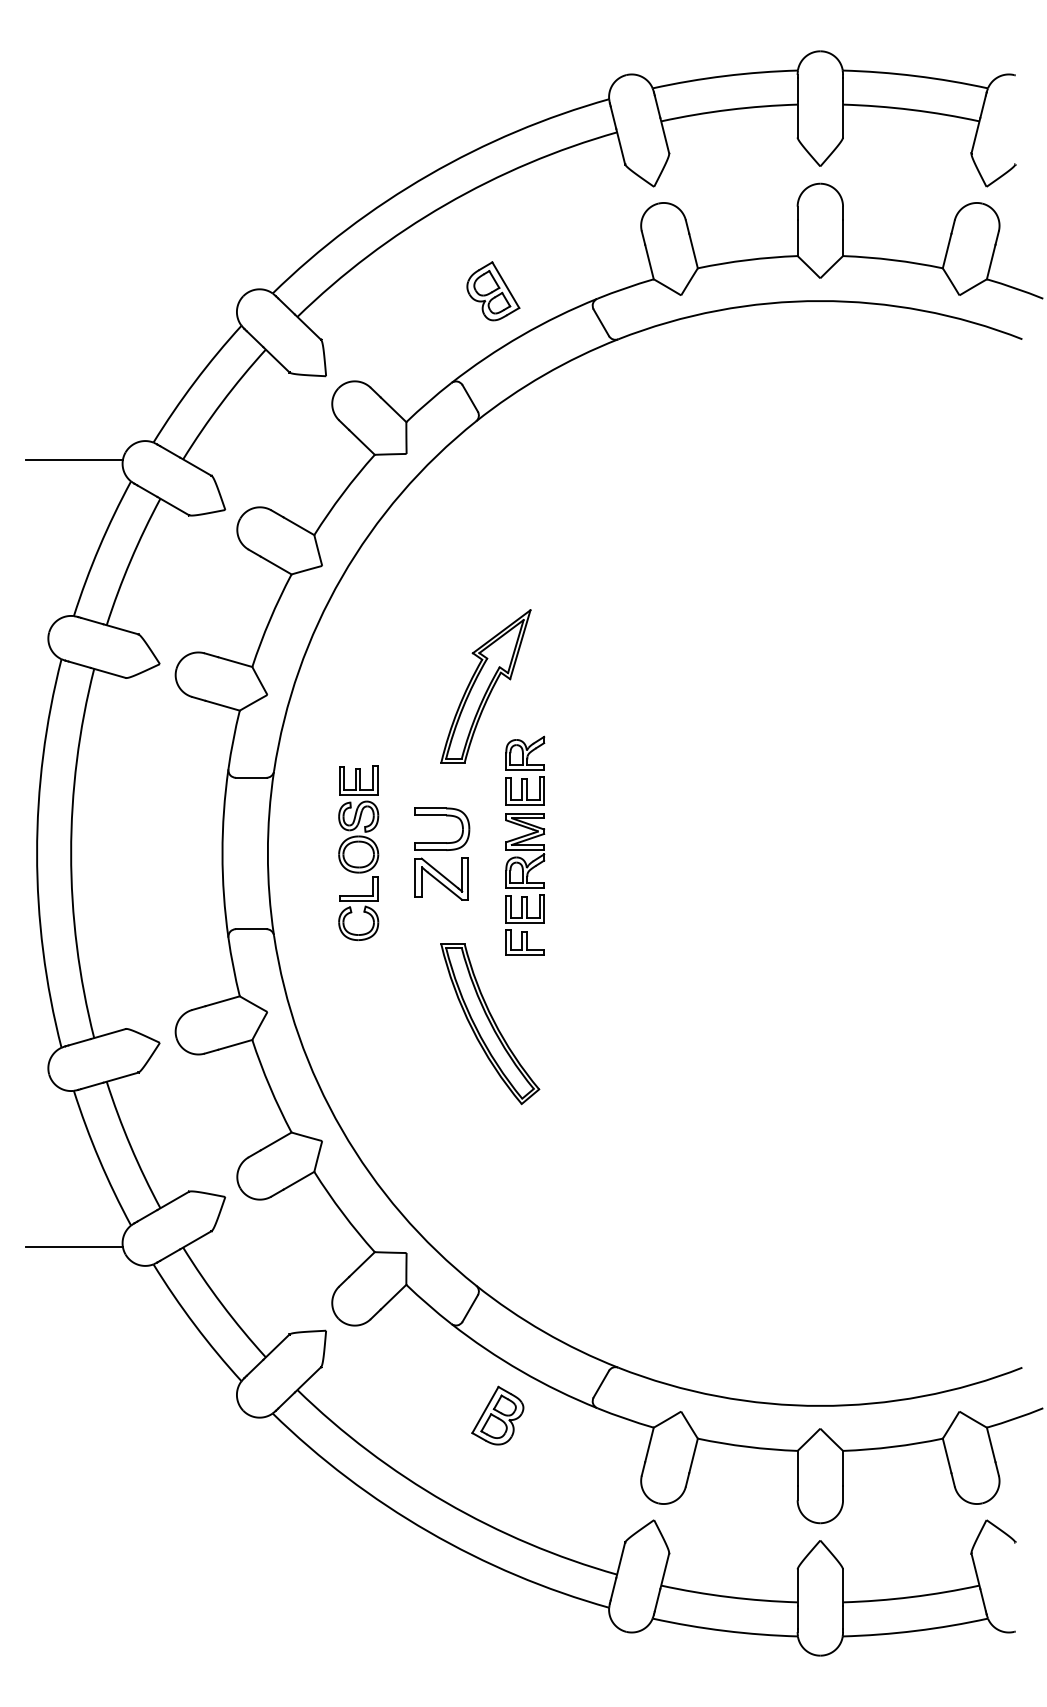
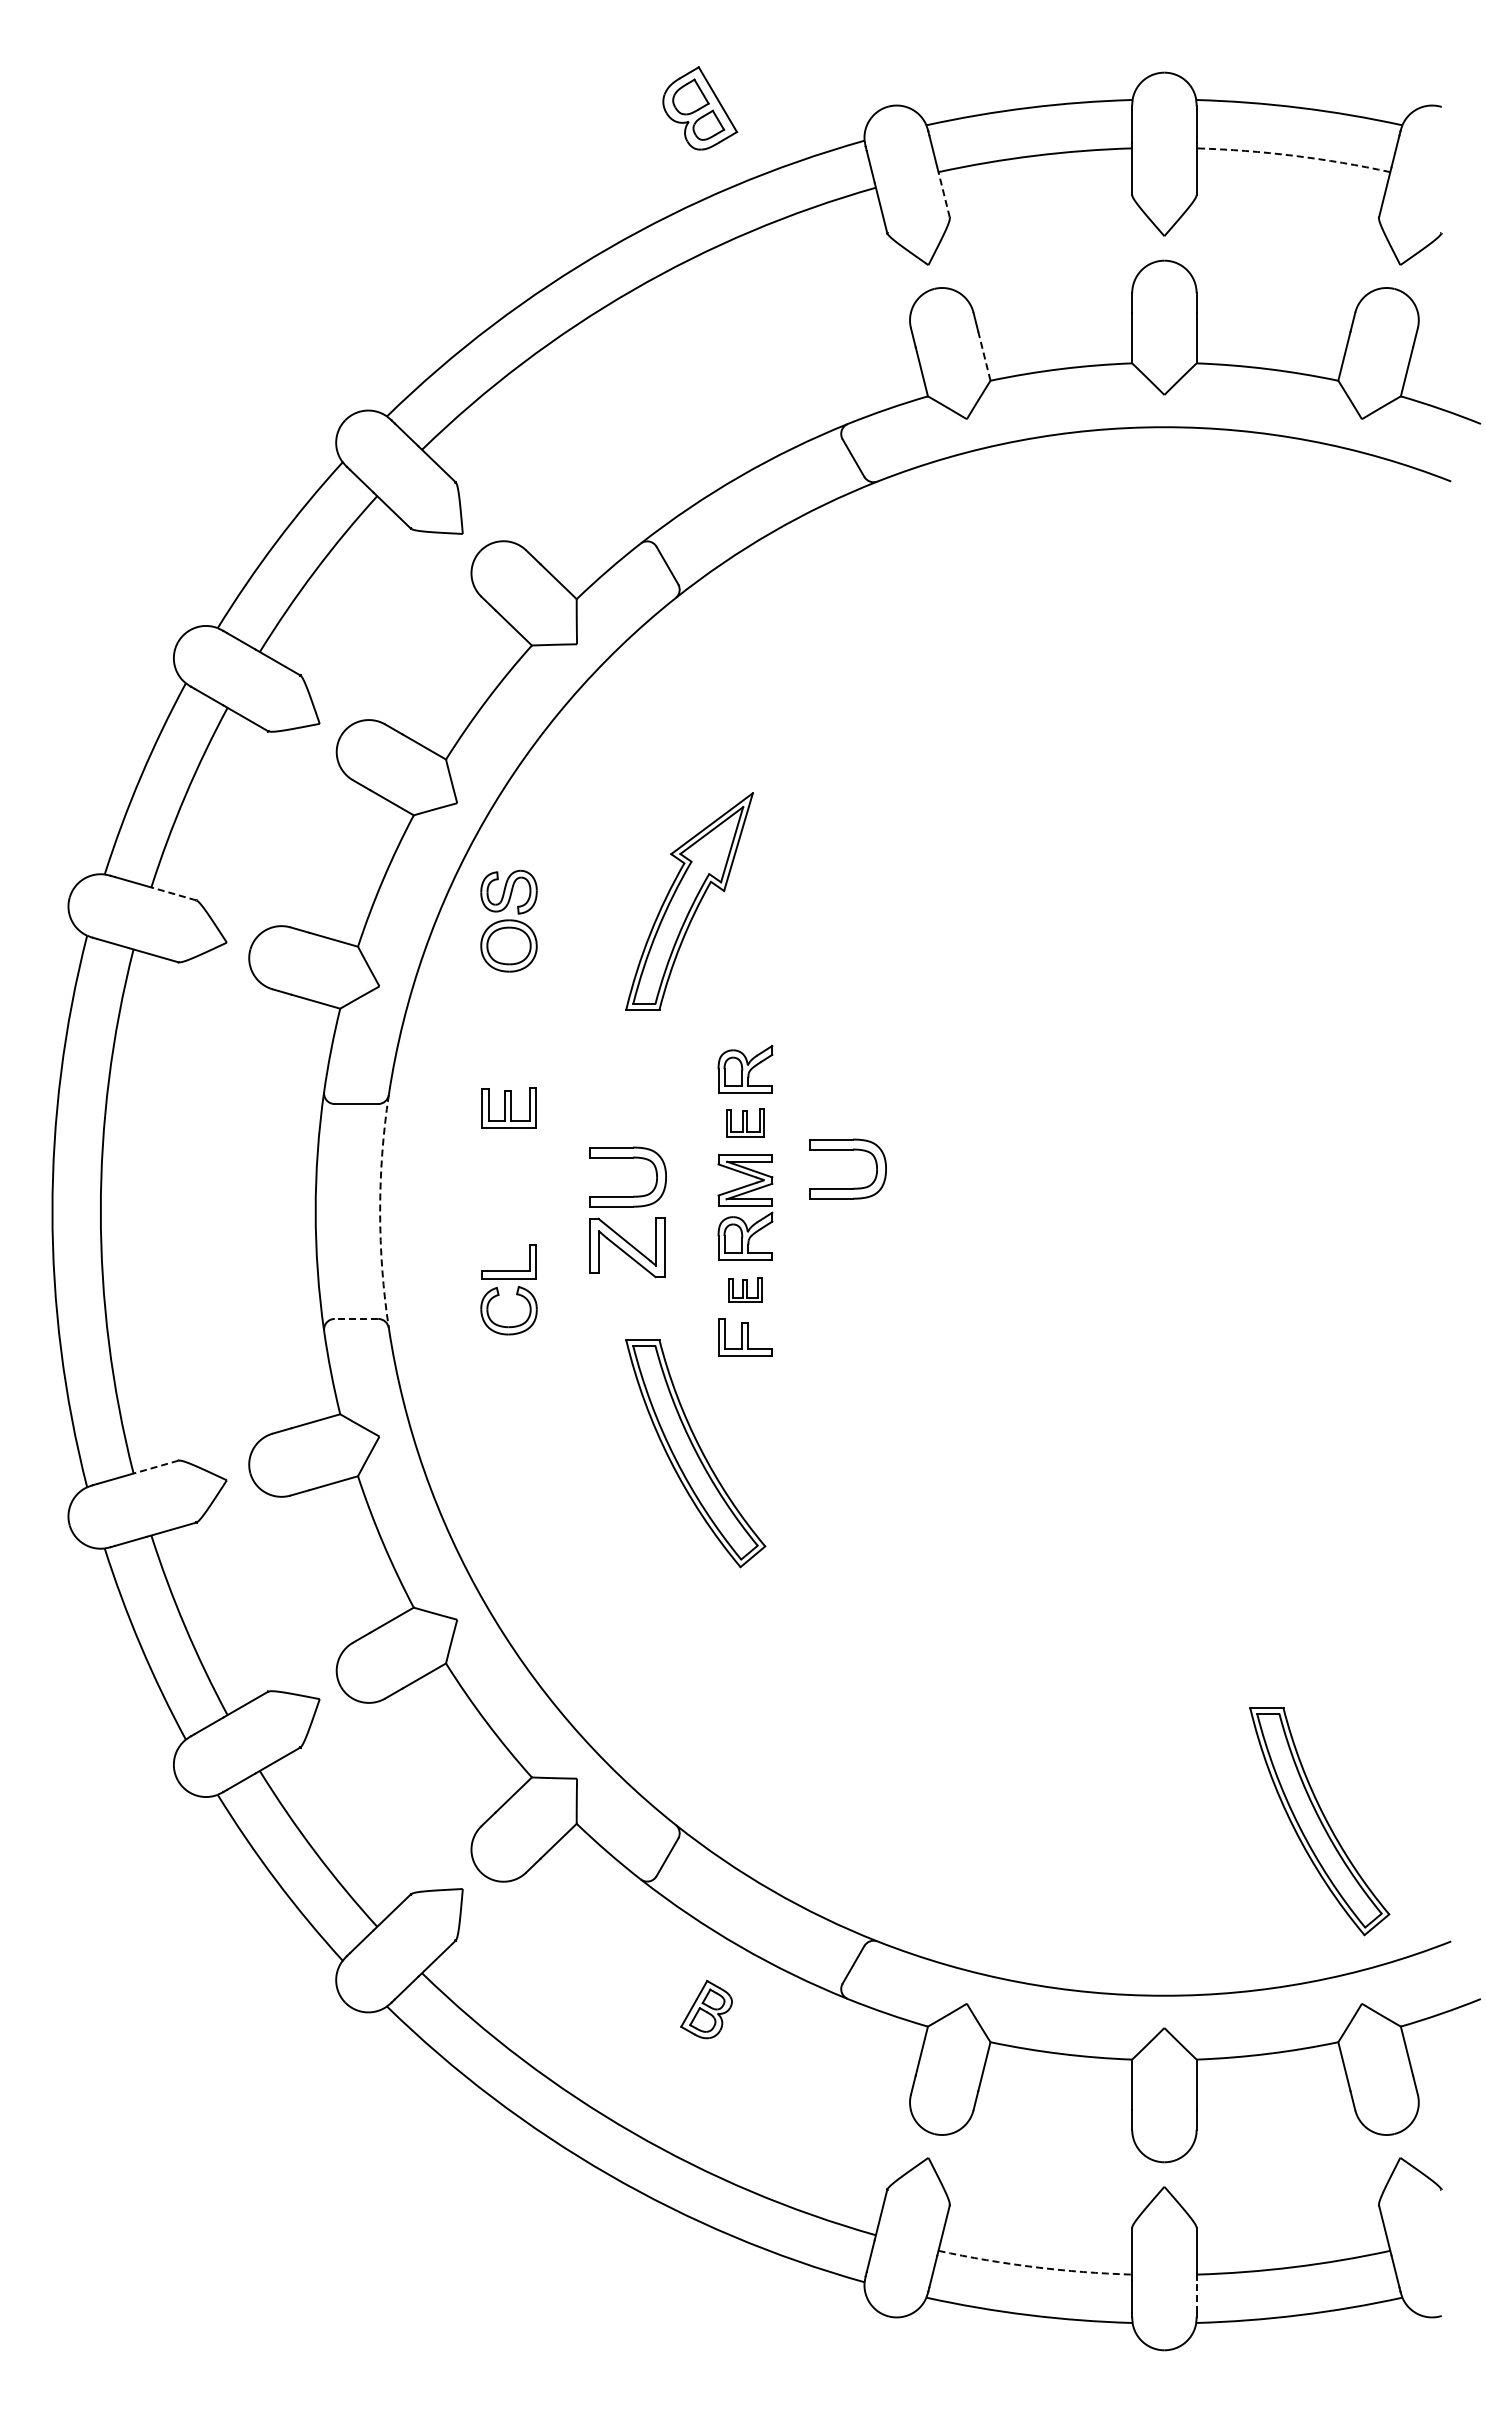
arc: (911, 109) -> (1294, 155), solid -> dashed
line: (664, 135) -> (943, 192), solid -> dashed
line: (693, 250) -> (984, 355), solid -> dashed
part: (493, 291) -> (700, 108), moved
line: (74, 459) -> (105, 652), removed
line: (120, 629) -> (171, 893), solid -> dashed
part: (485, 686) -> (689, 901), moved
part: (525, 790) -> (745, 1122), size x0.7
part: (597, 810) -> (847, 1150), added
part: (358, 836) -> (508, 920), moved
arc: (268, 853) -> (380, 1211), solid -> dashed
part: (525, 908) -> (745, 1289), size x0.6
line: (251, 928) -> (356, 1318), solid -> dashed
line: (108, 1033) -> (153, 1467), solid -> dashed
line: (74, 1247) -> (105, 1770), removed
part: (929, 1283) -> (1319, 1821), added
part: (497, 1415) -> (706, 2009), size x0.7
arc: (728, 1597) -> (1034, 2267), solid -> dashed
line: (842, 1617) -> (1196, 2295), solid -> dashed

